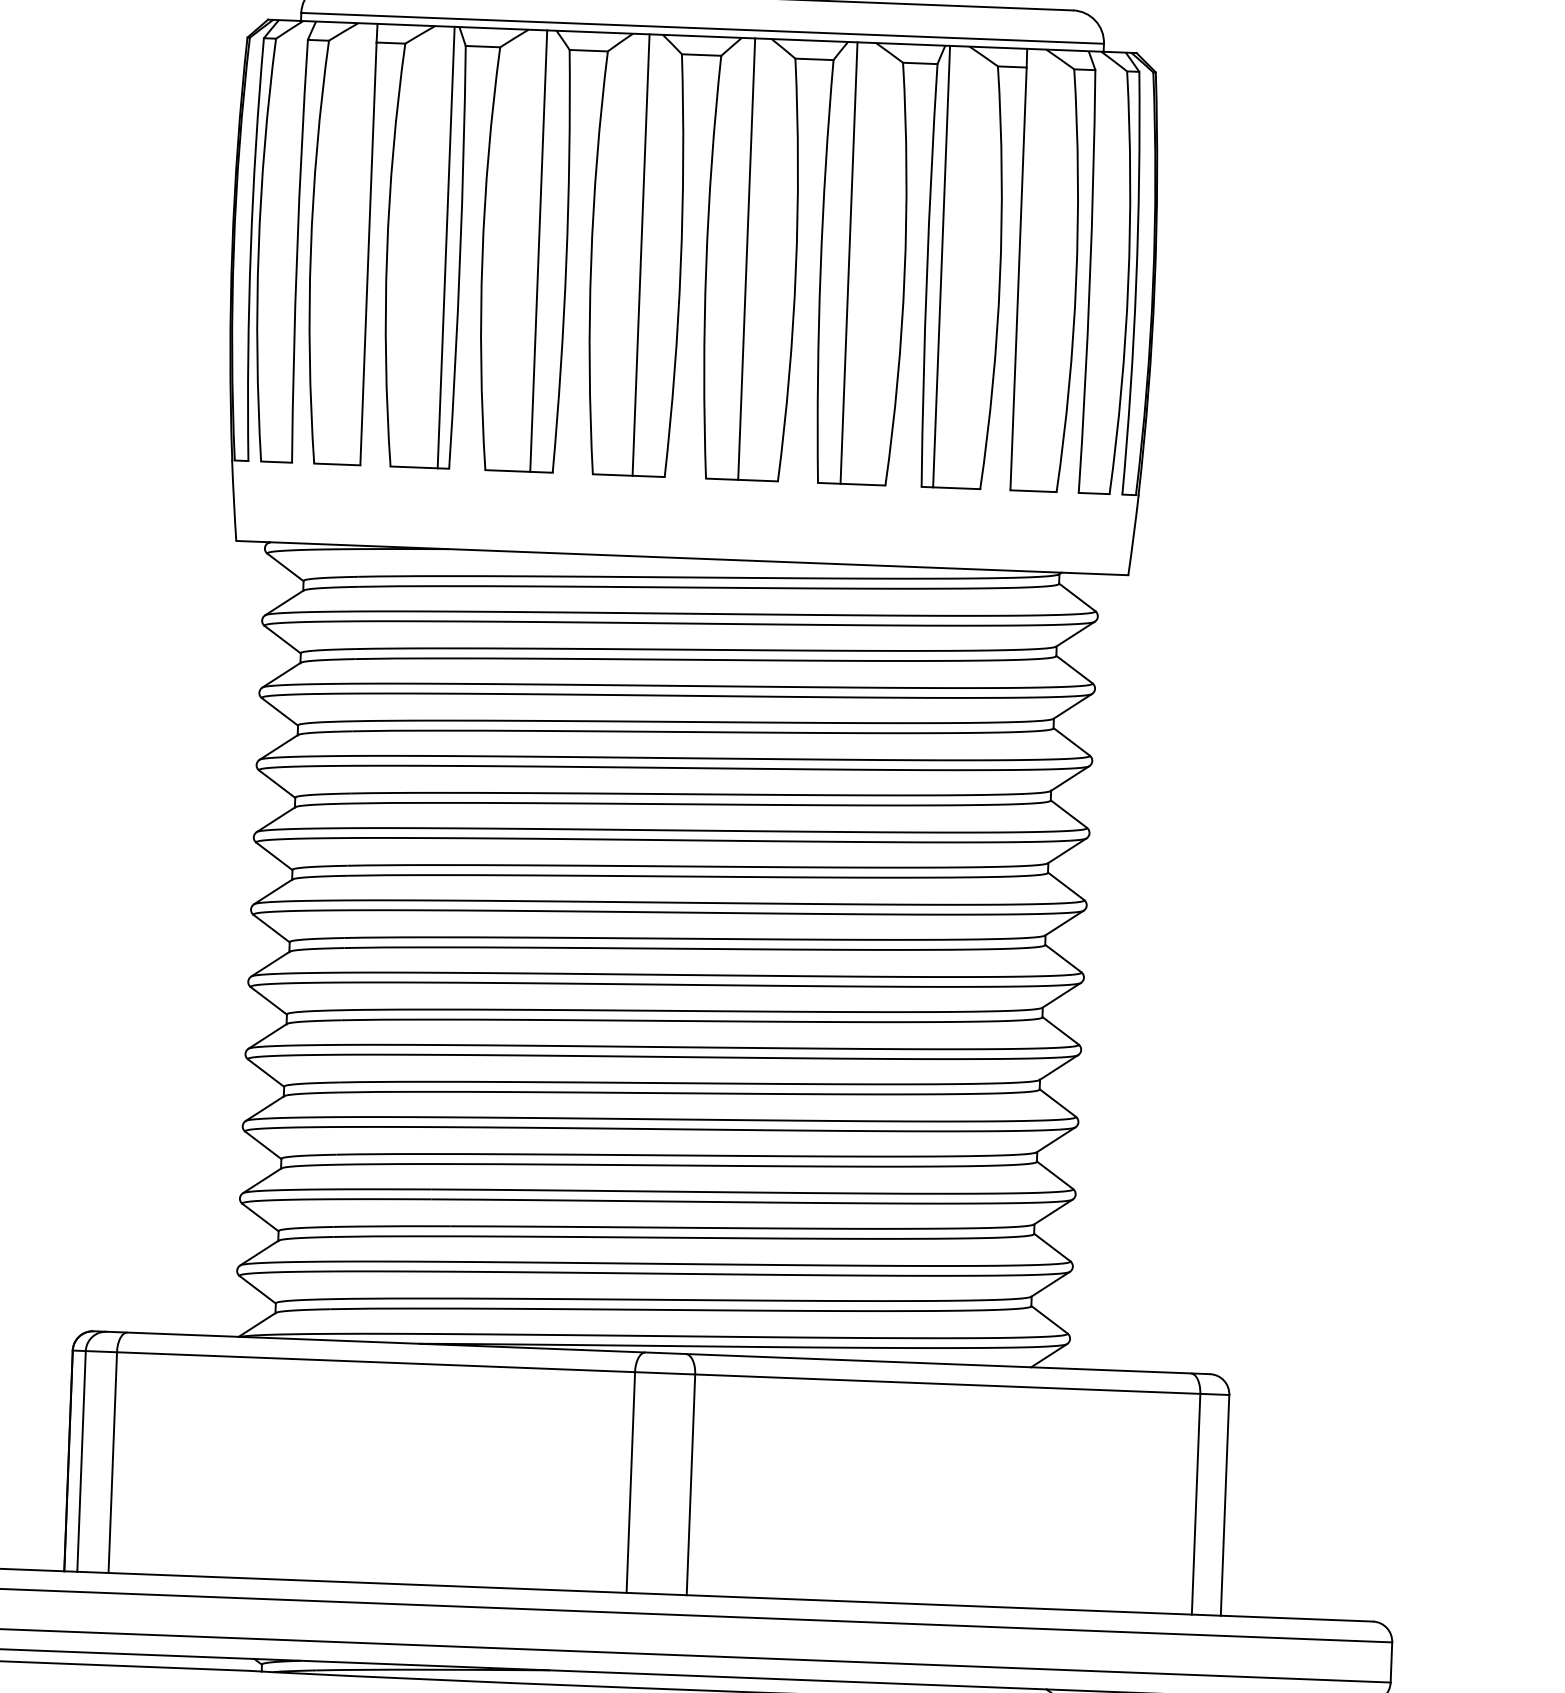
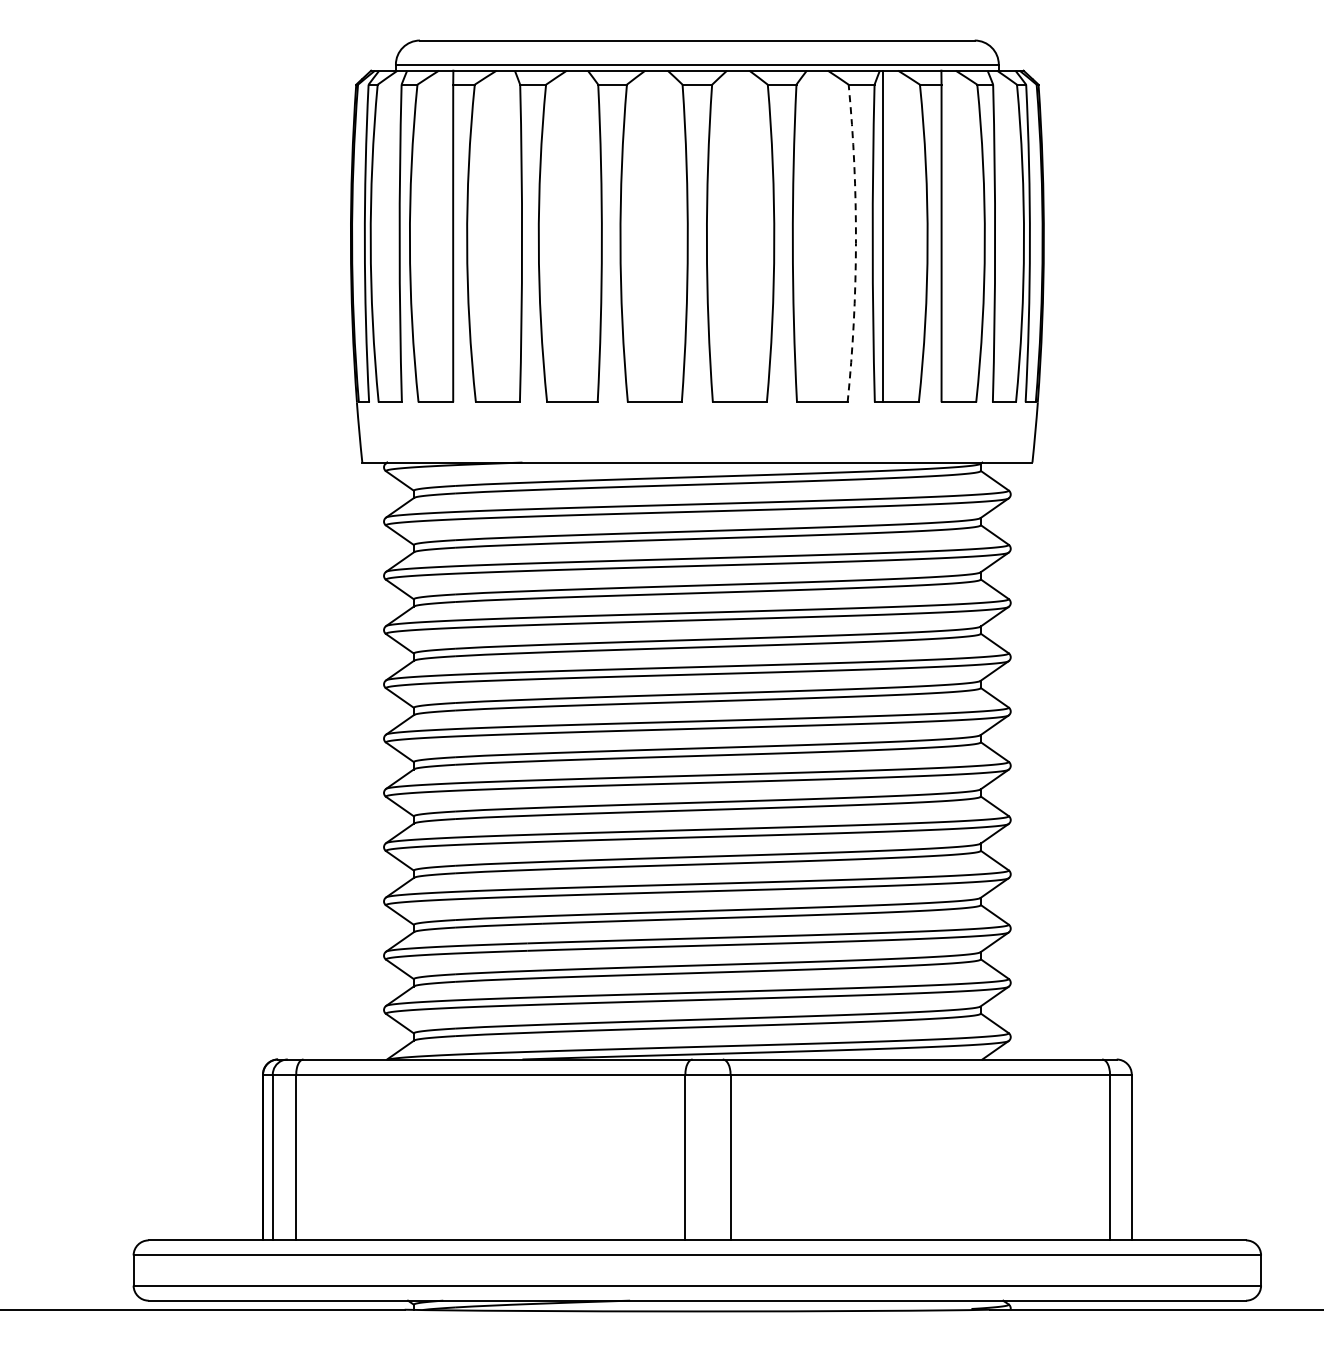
line: (446, 247) -> (511, 236), removed
line: (538, 251) -> (580, 236), removed
line: (640, 255) -> (657, 236), removed
line: (747, 259) -> (737, 236), removed
line: (848, 263) -> (813, 236), removed
arc: (904, 274) -> (855, 243), solid -> dashed

